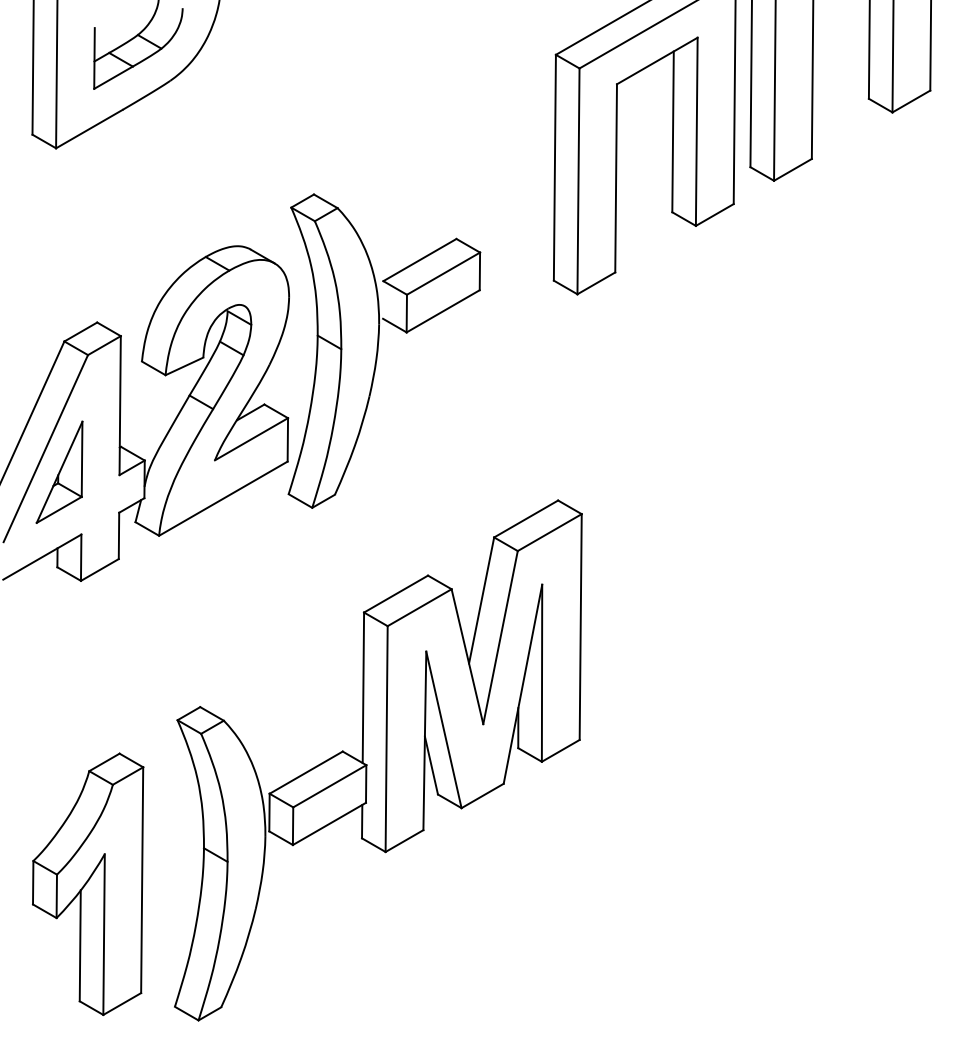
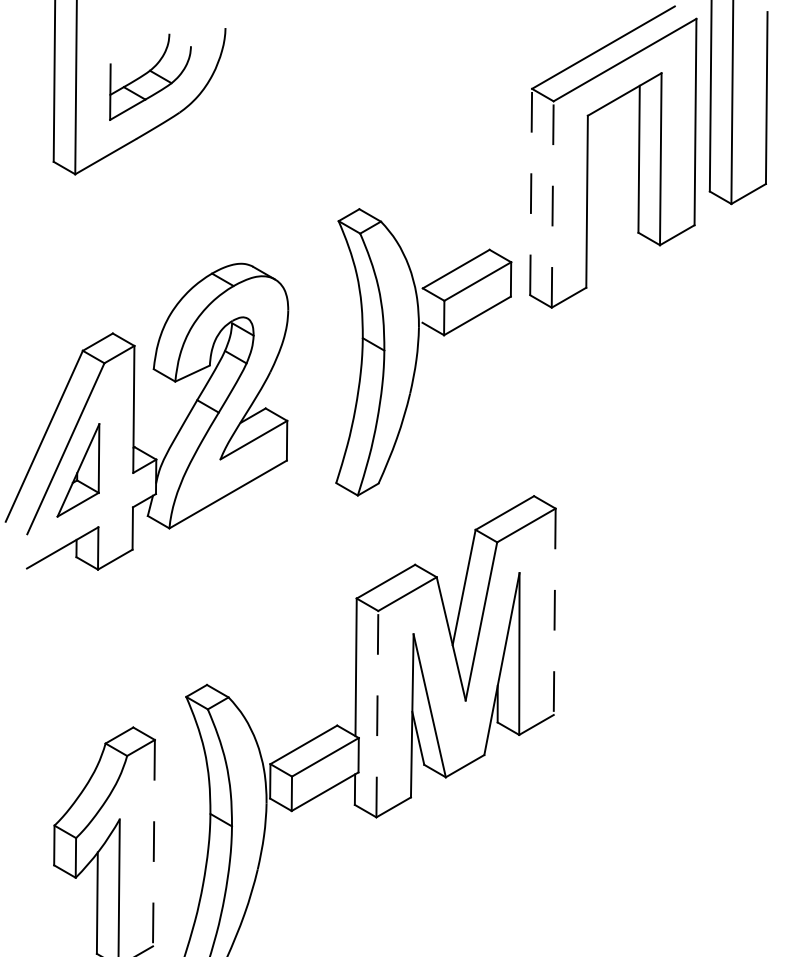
line: (554, 167) -> (530, 191), solid -> dashed
line: (578, 181) -> (552, 204), solid -> dashed
part: (384, 350) -> (423, 351), moved
line: (580, 627) -> (554, 612), solid -> dashed
line: (386, 739) -> (377, 714), solid -> dashed
line: (142, 880) -> (154, 843), solid -> dashed

